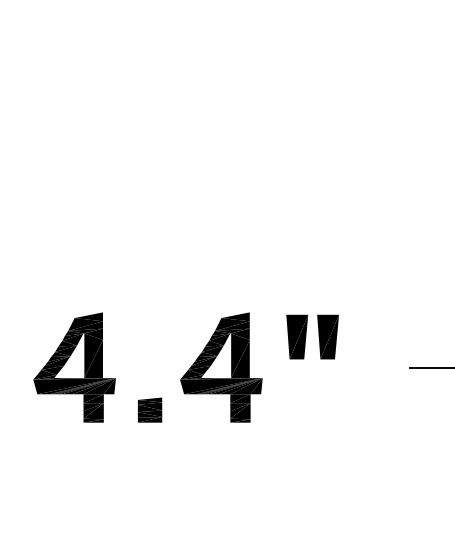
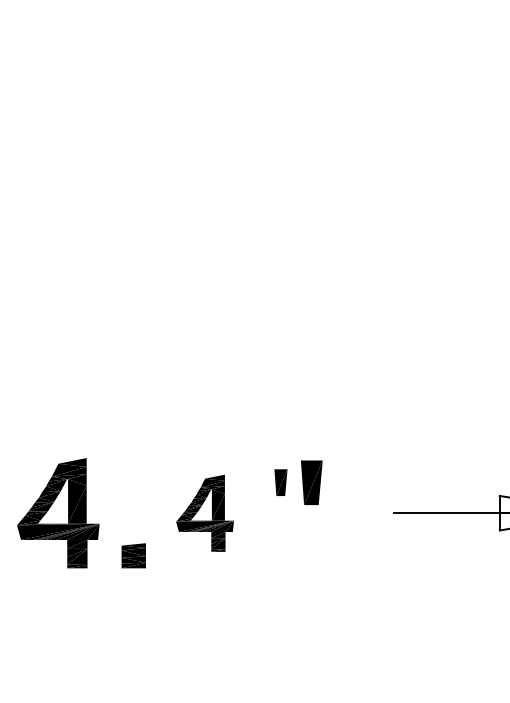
part: (296, 336) -> (280, 482), size x0.6
part: (220, 367) -> (204, 513), size x0.7

